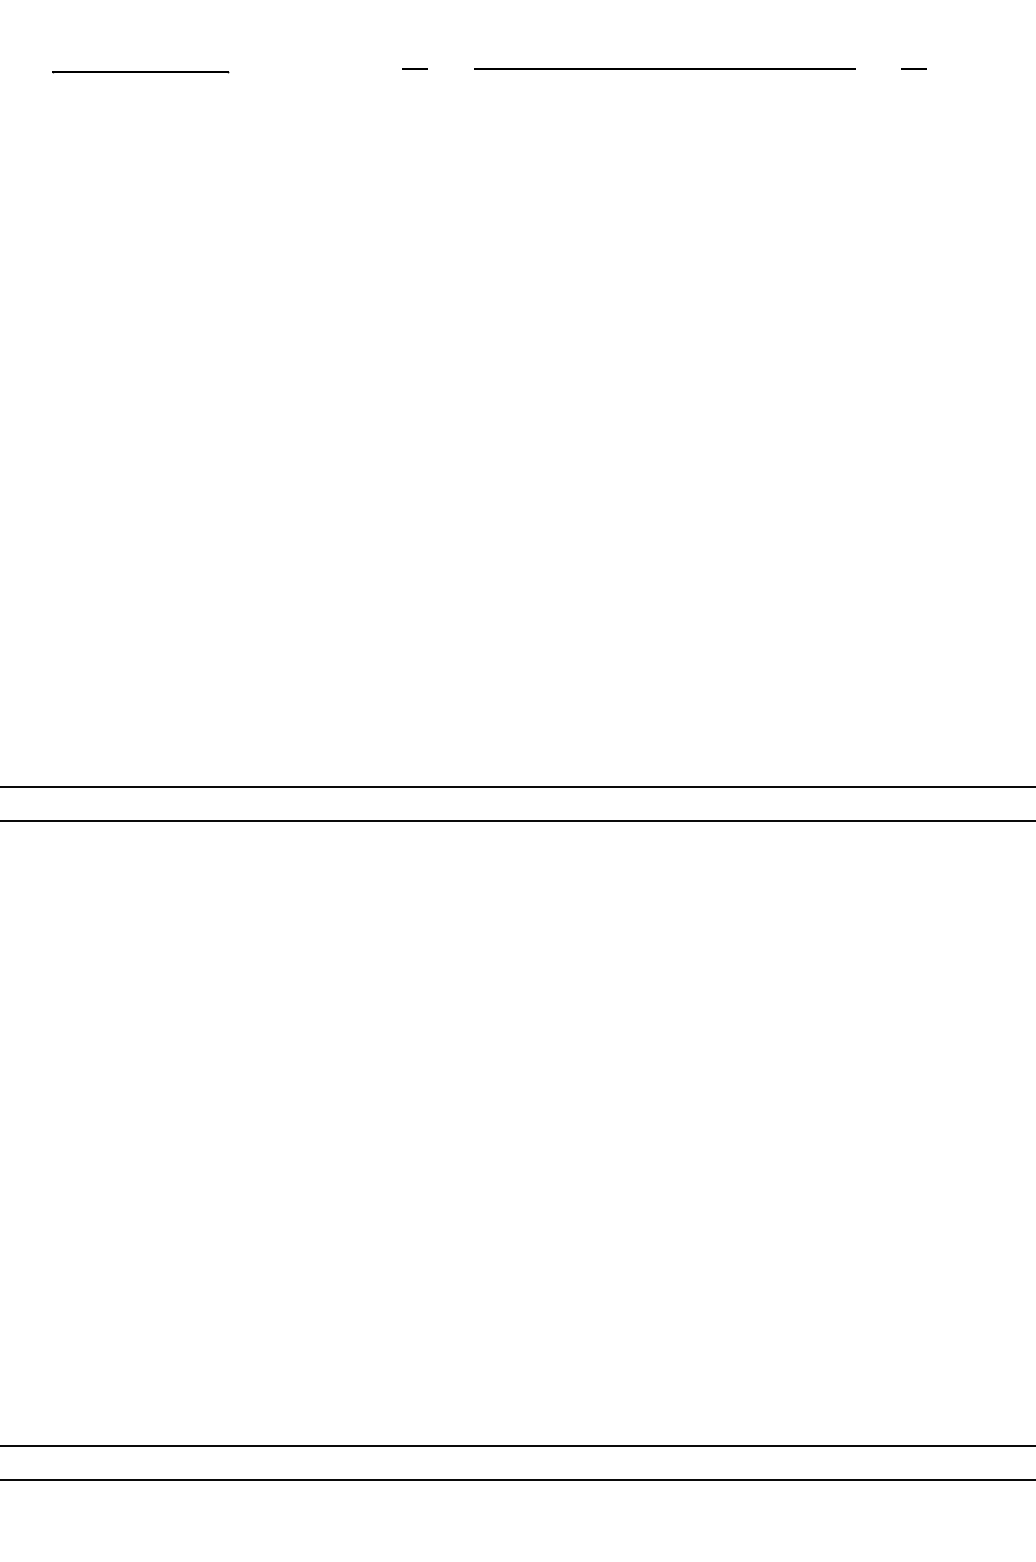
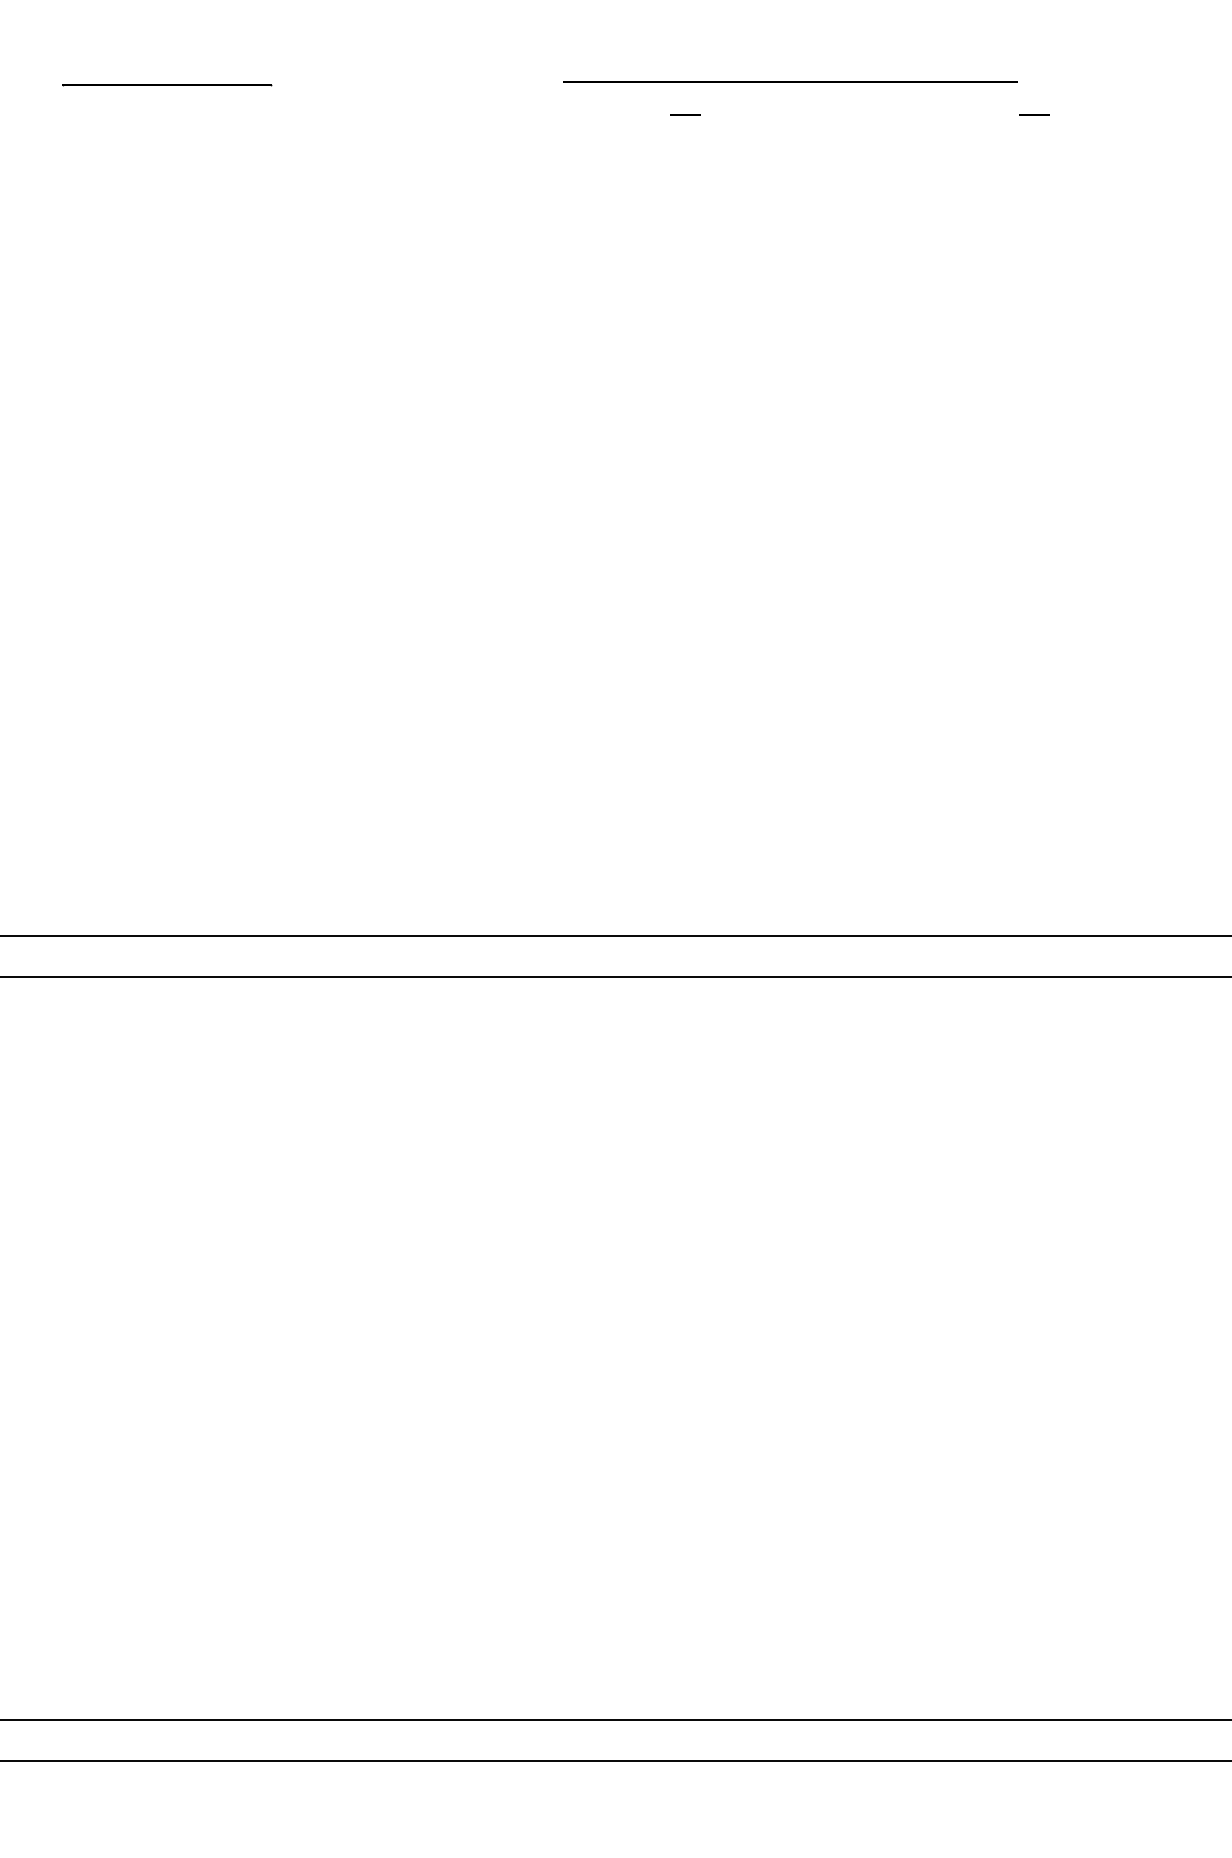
line: (415, 68) -> (685, 114), moved
line: (914, 68) -> (1034, 114), moved

